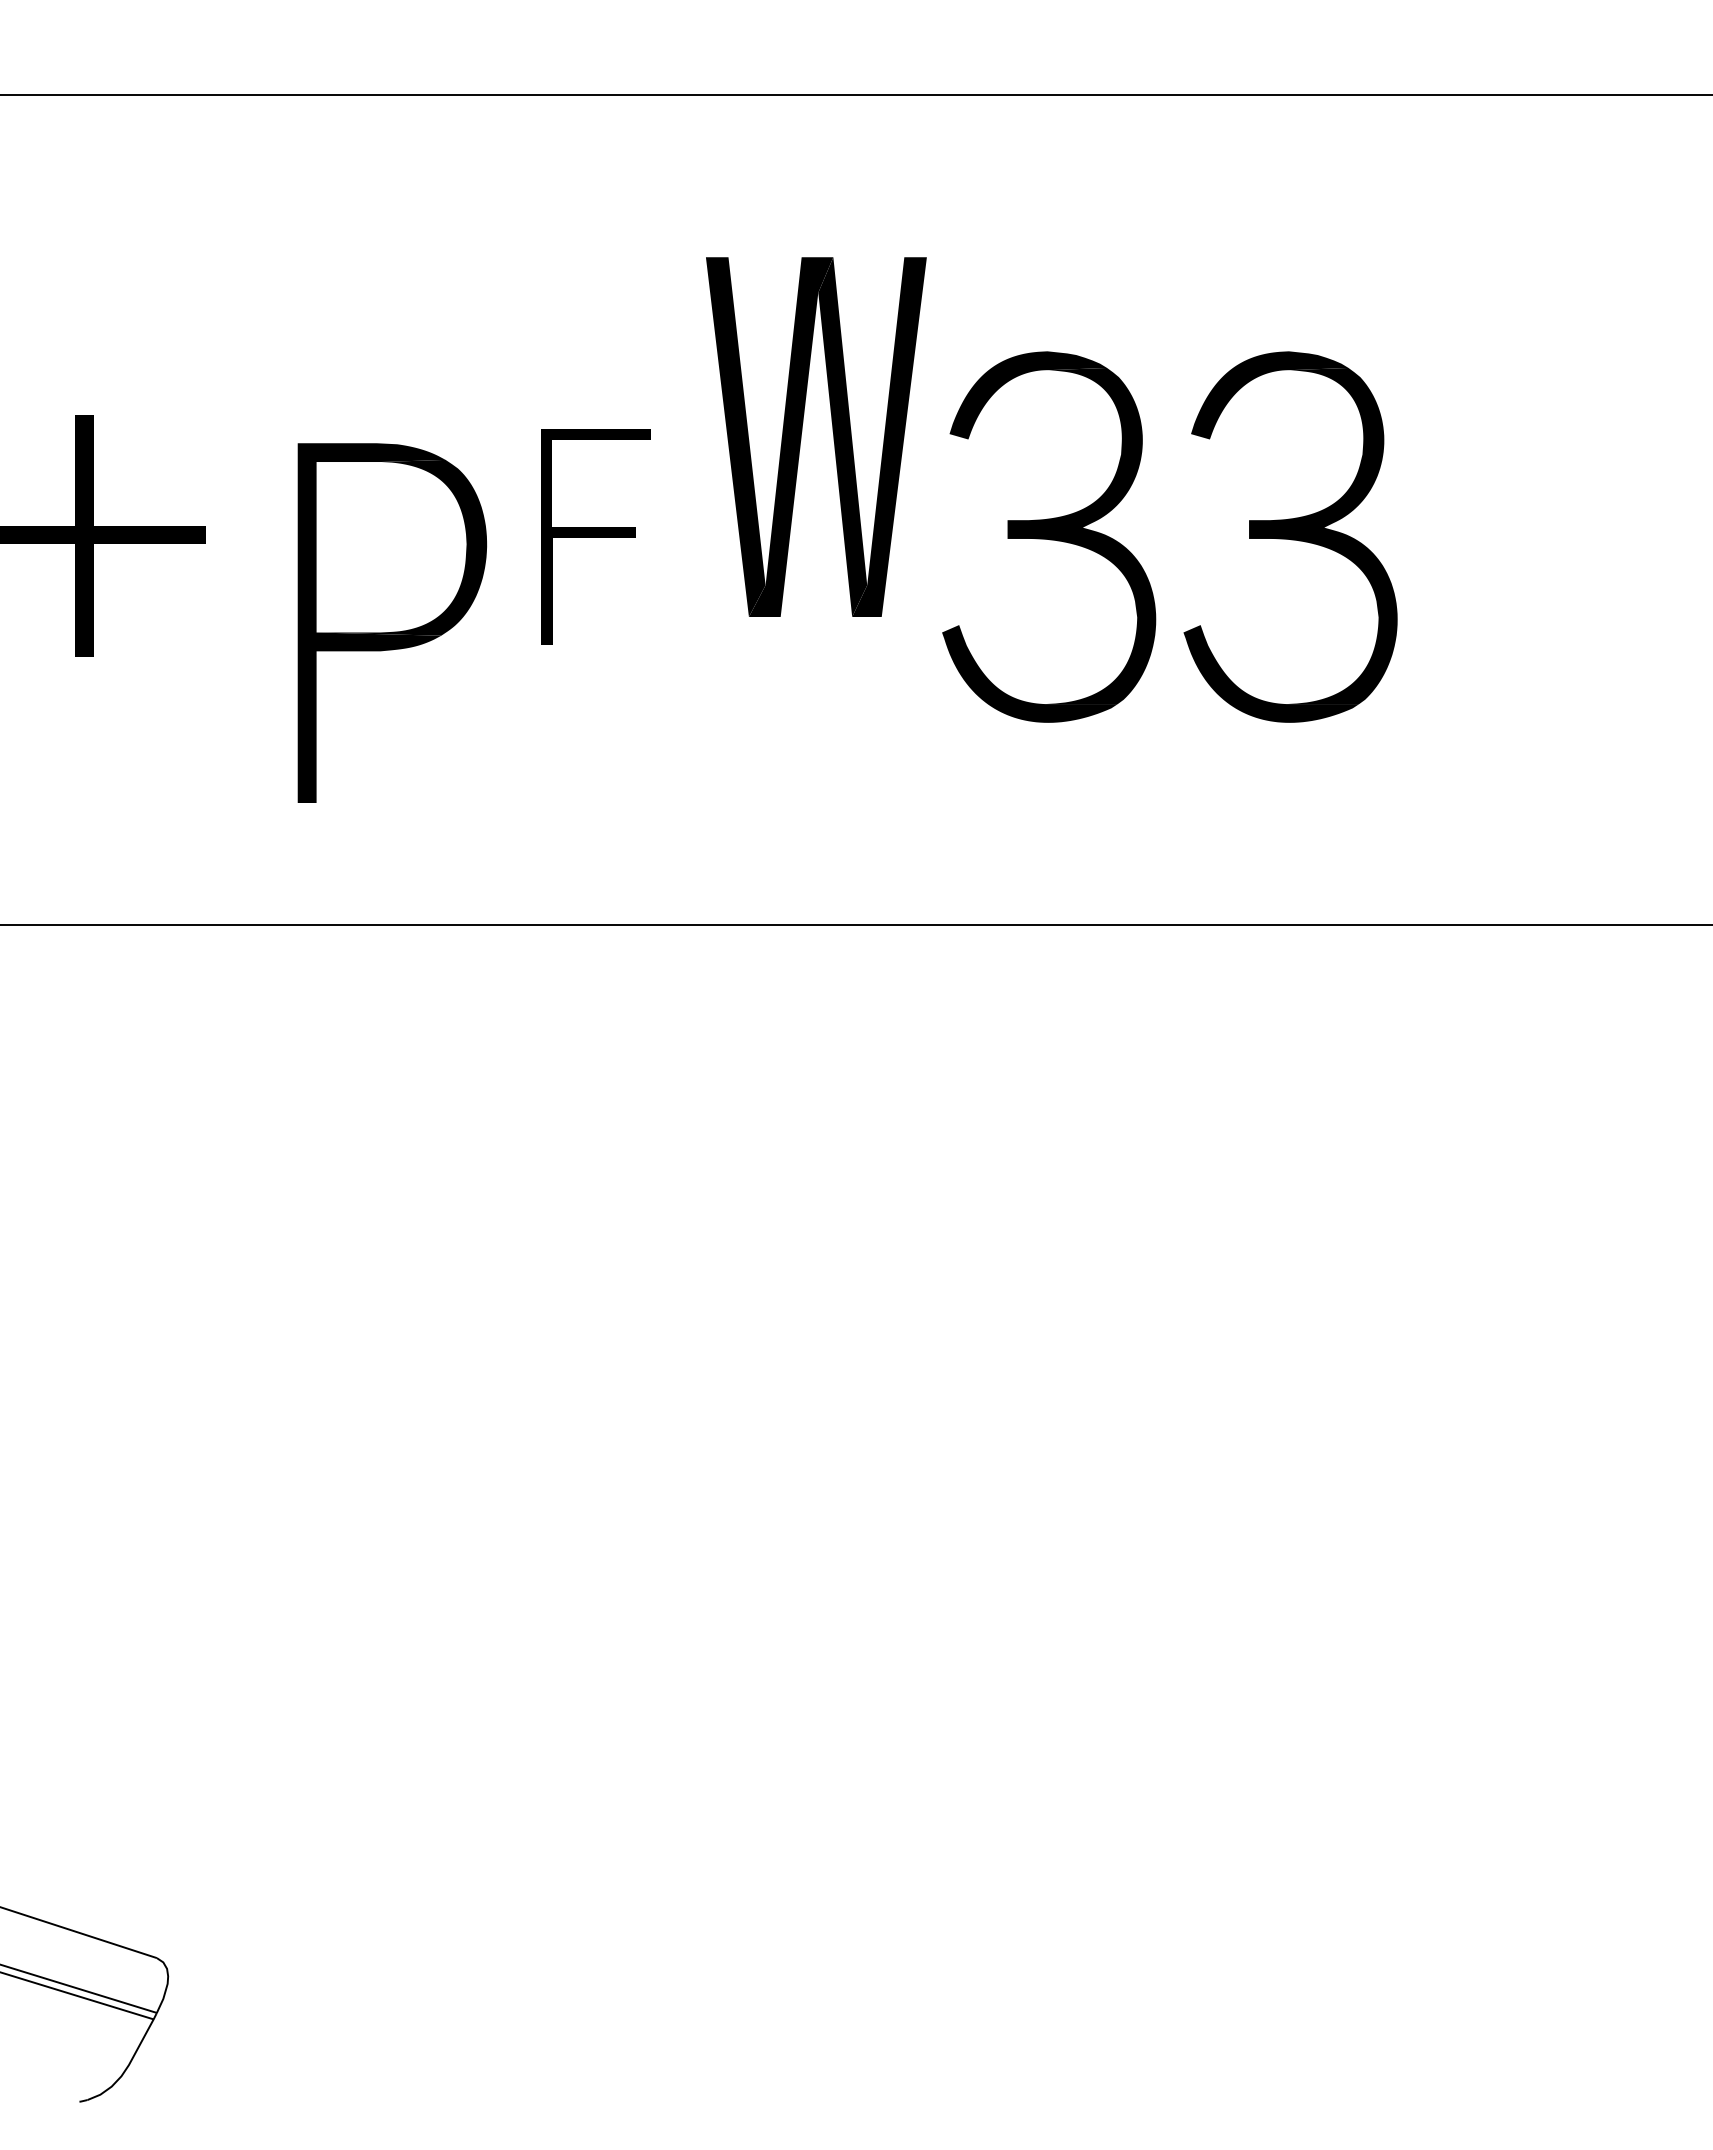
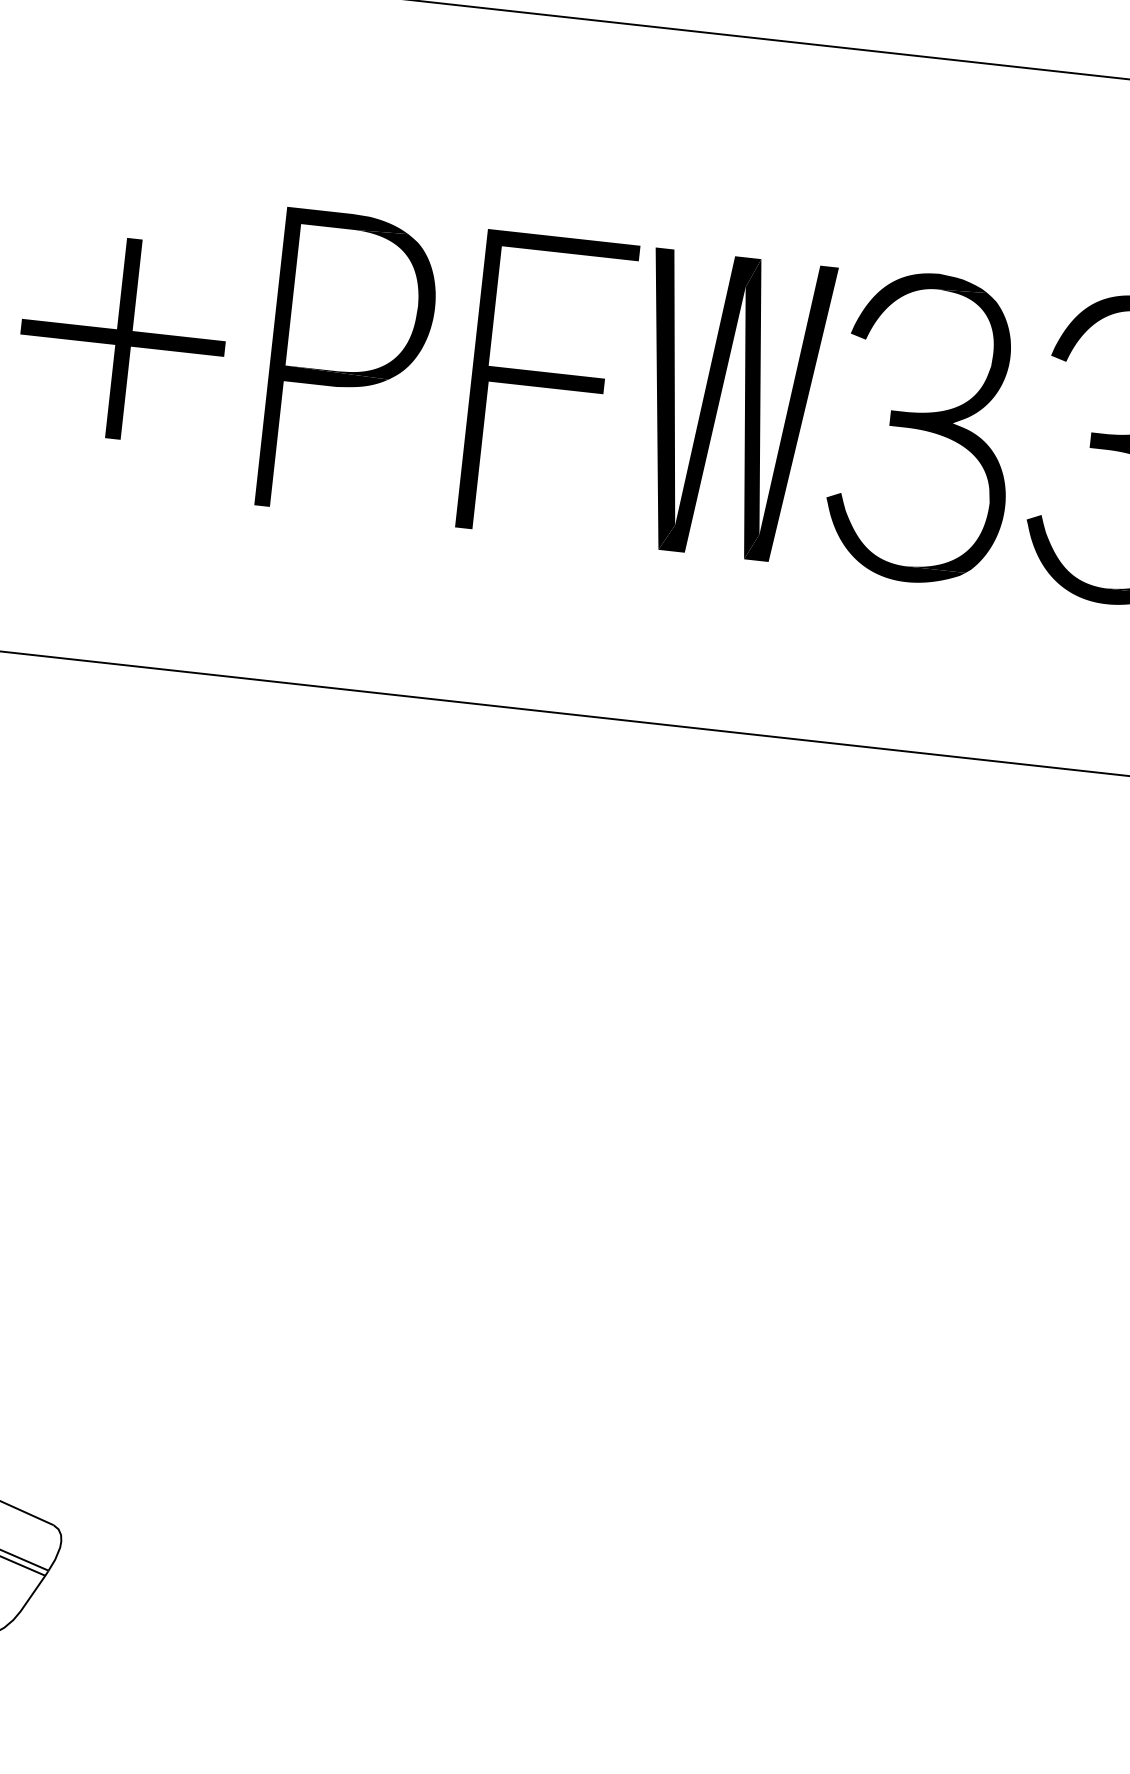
part: (802, 431) -> (719, 400), moved
part: (595, 536) -> (547, 386), size x1.67
part: (392, 622) -> (349, 364), moved

